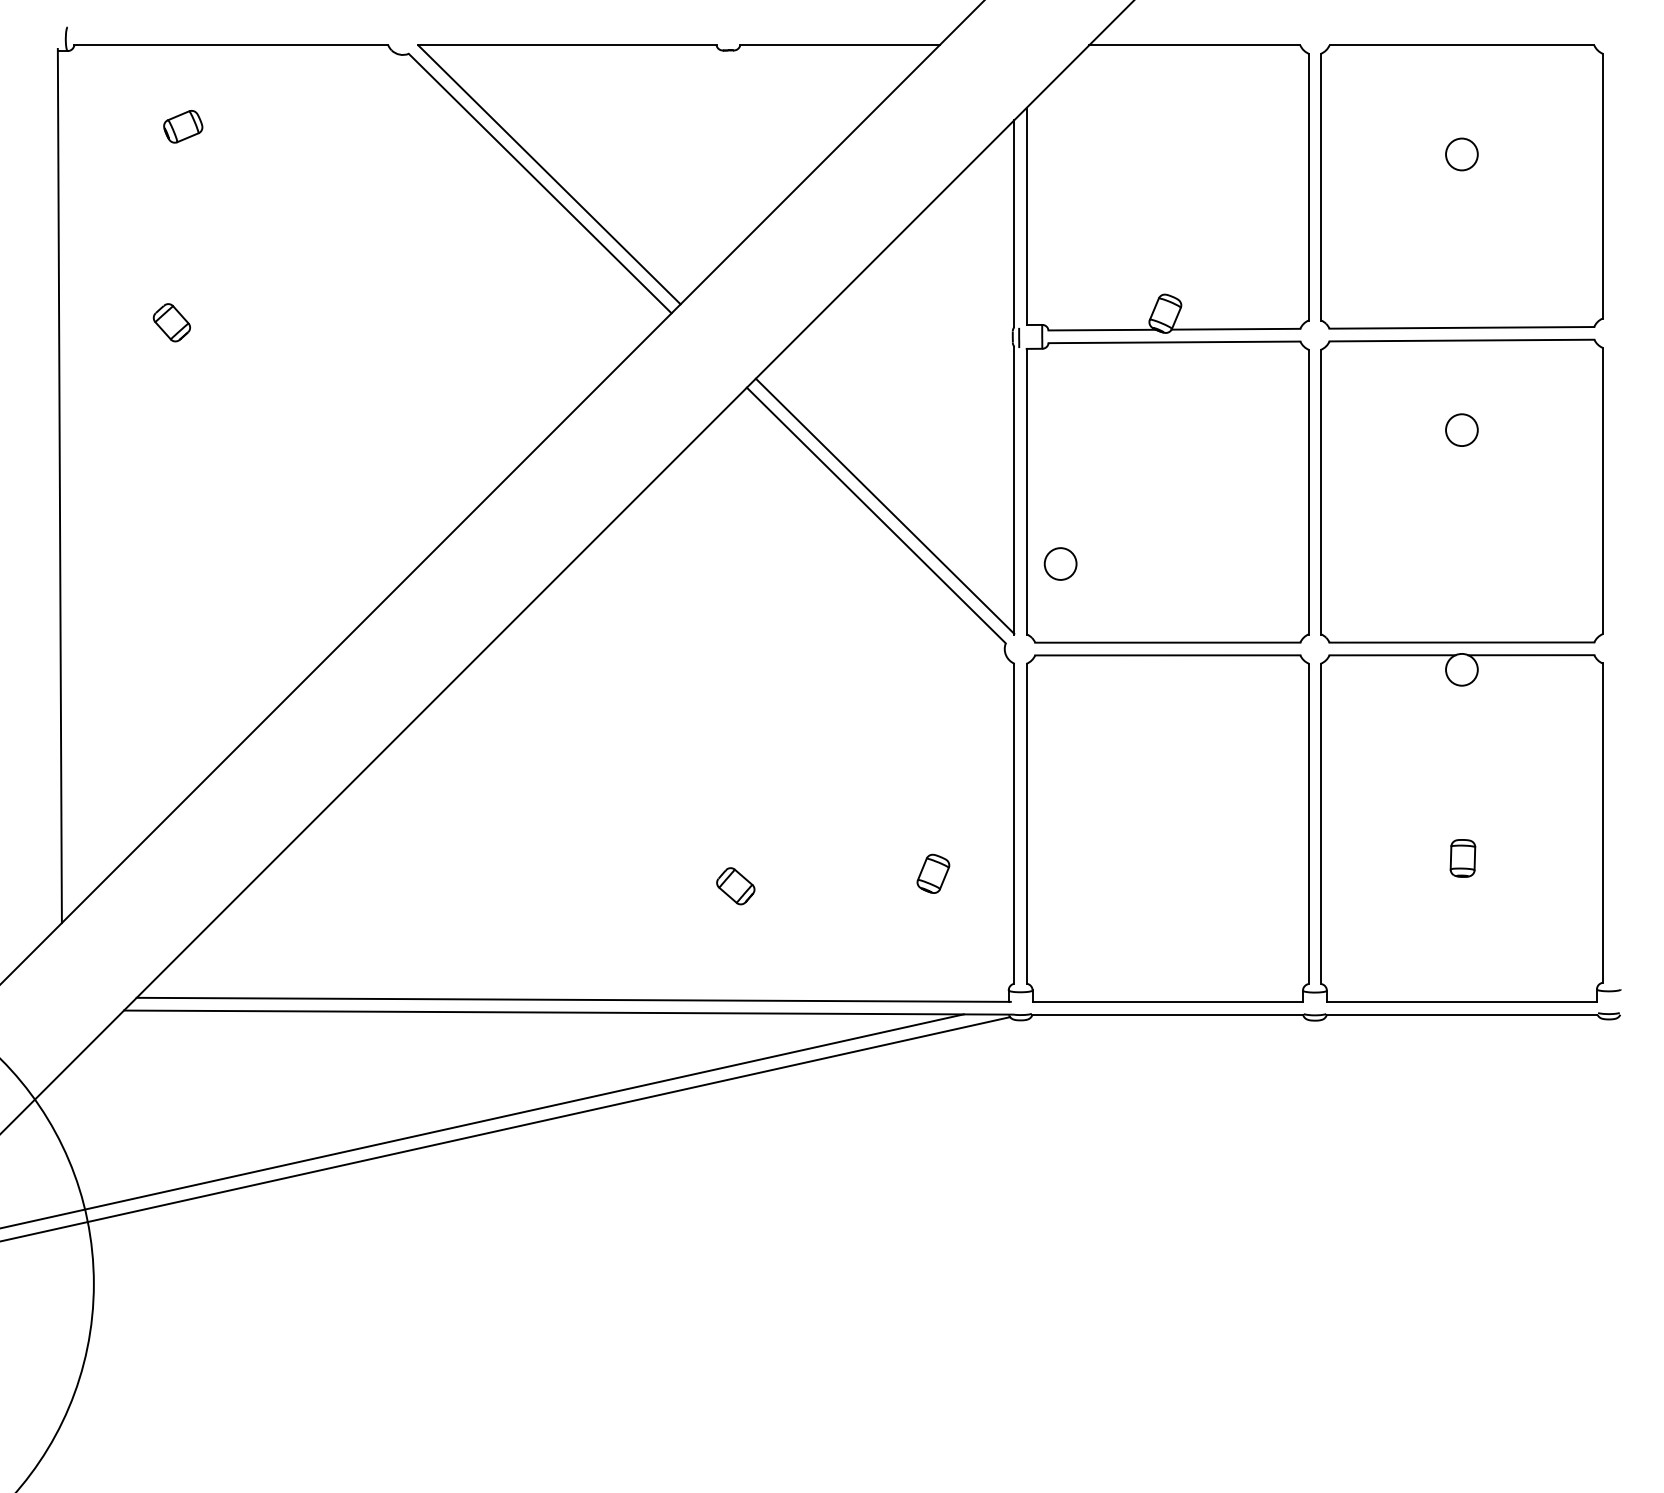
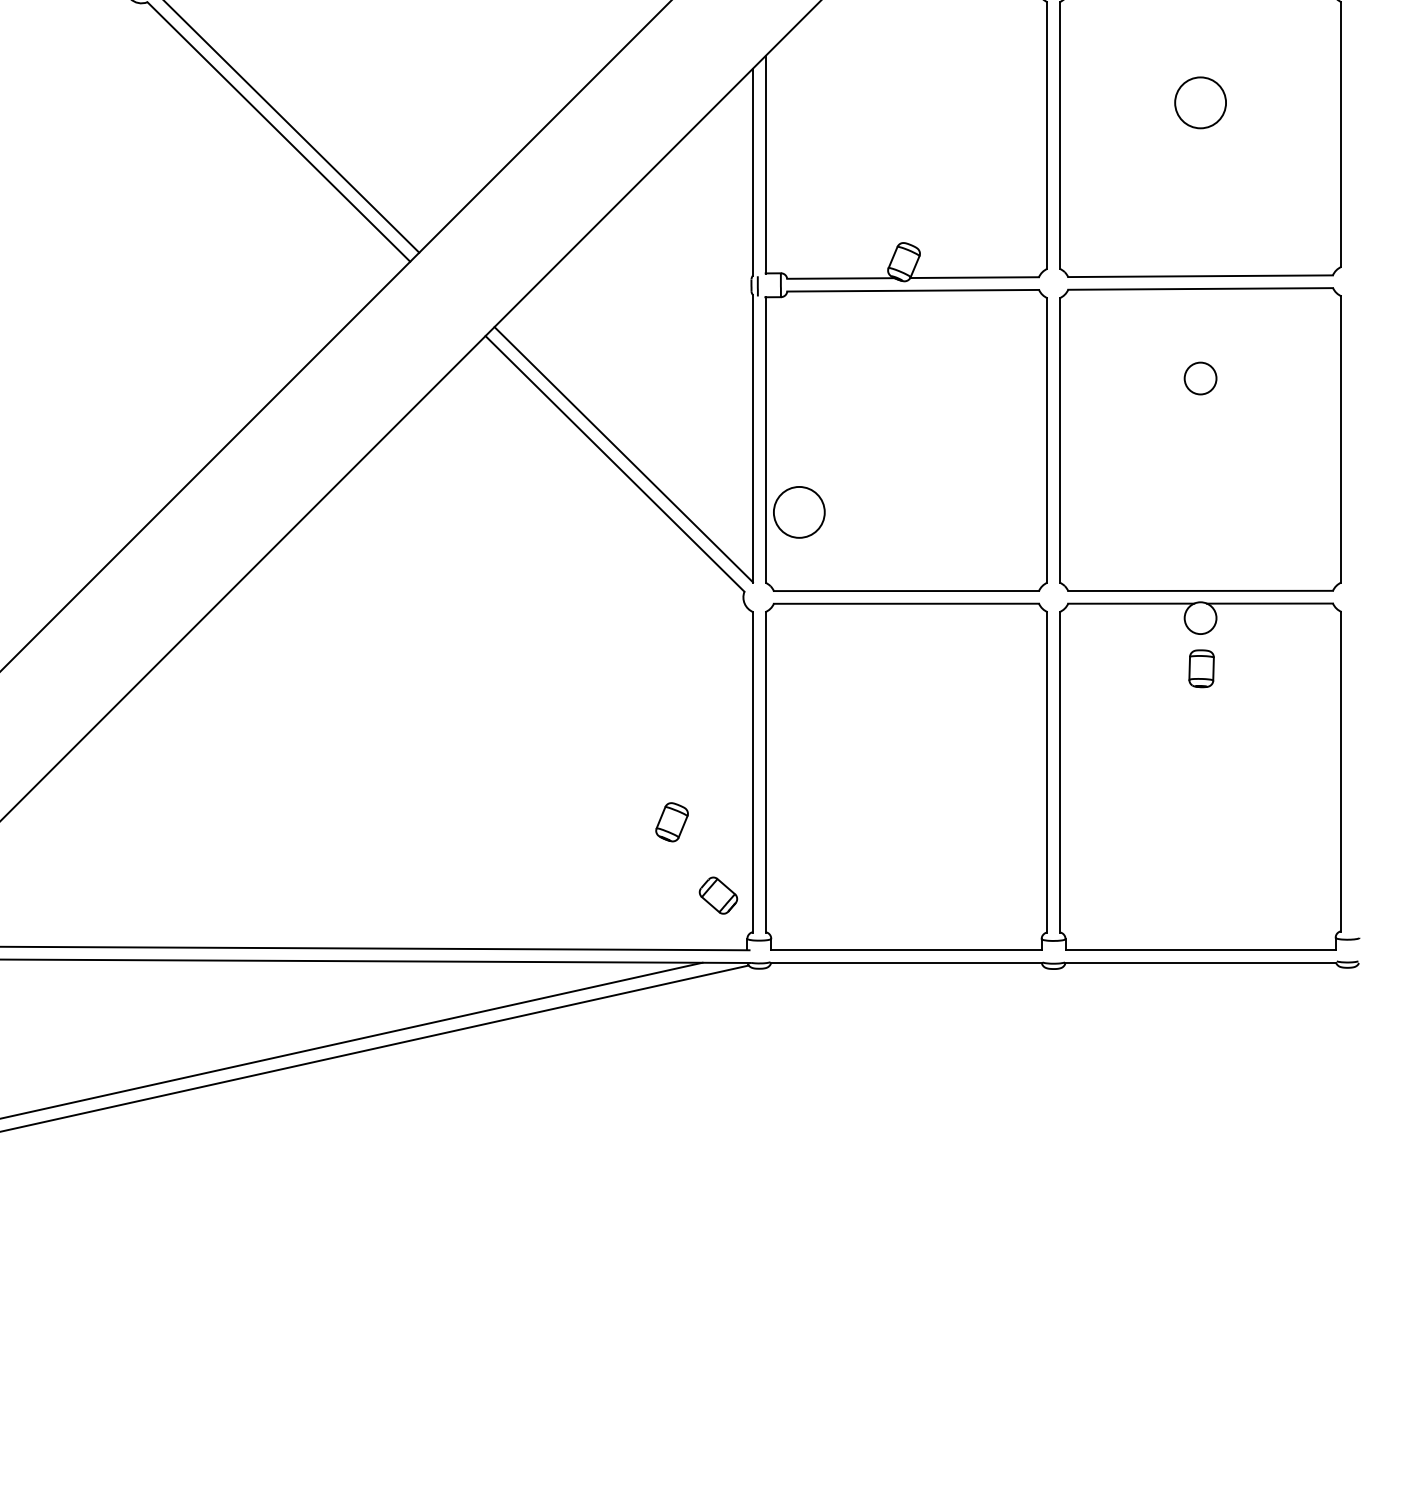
circle: (1461, 154) -> (1200, 102), size x1.6
circle: (1060, 563) -> (799, 511), size x1.6
part: (1462, 858) -> (1201, 668), moved
part: (735, 886) -> (718, 895), moved

